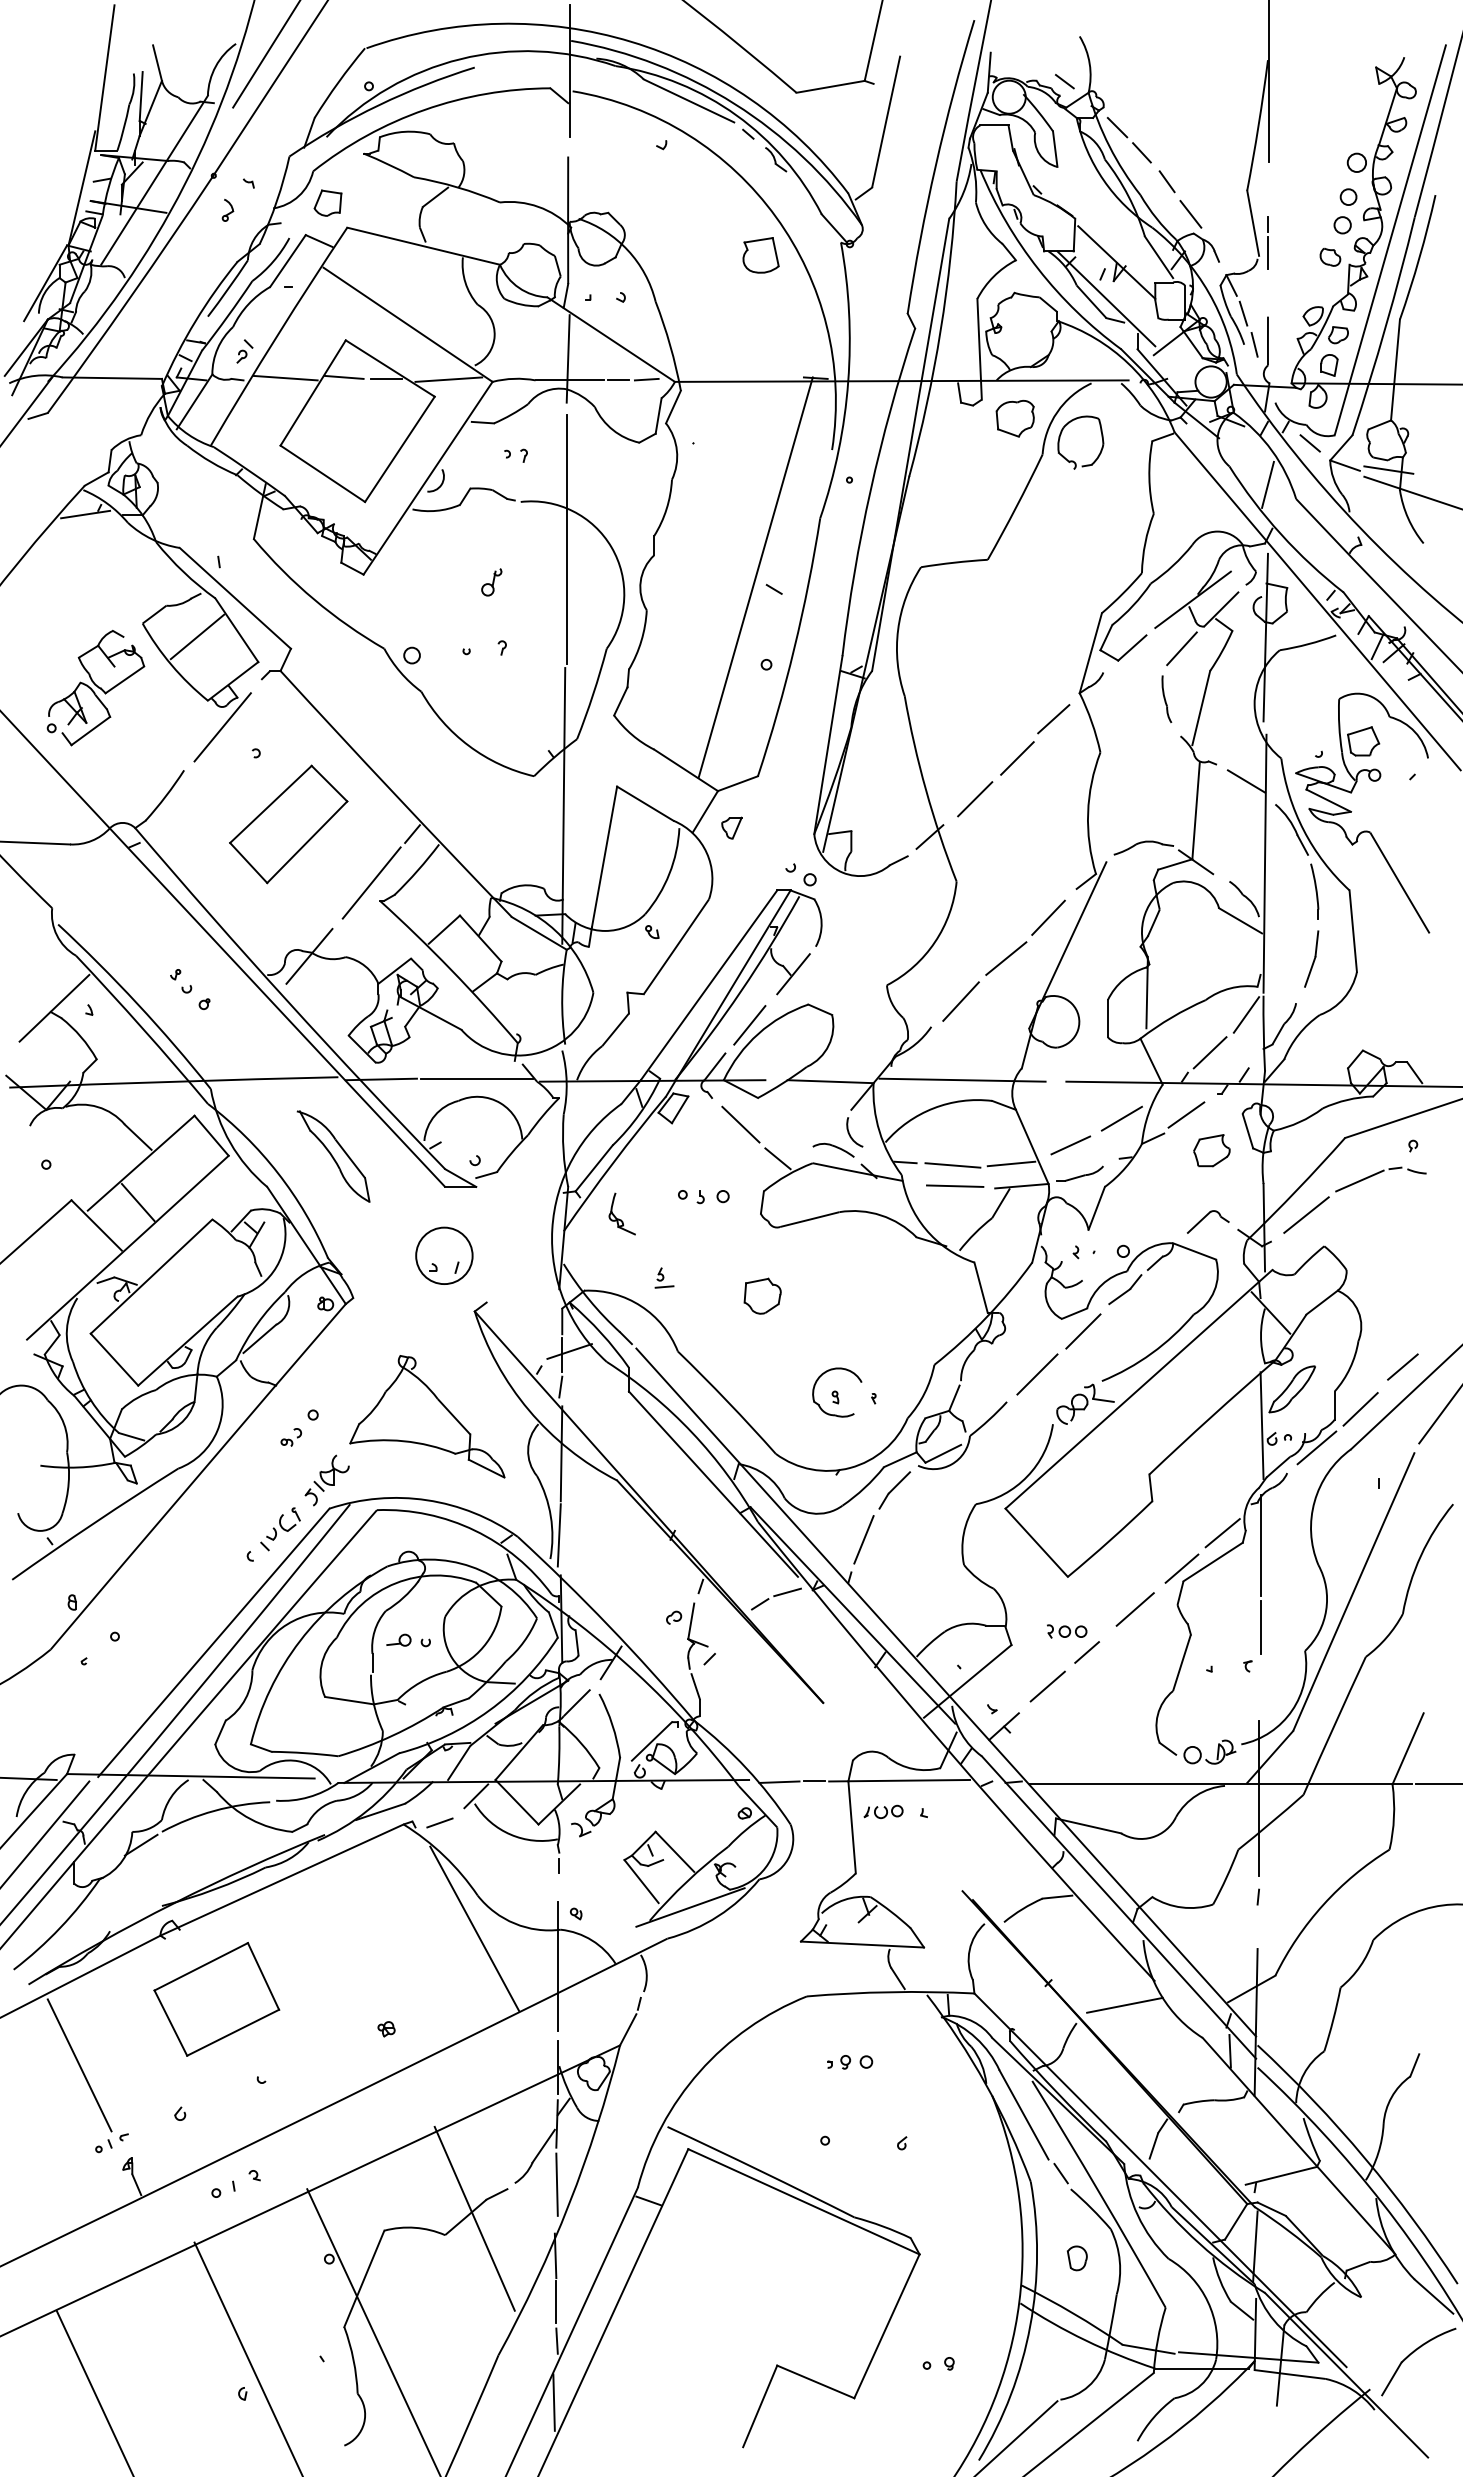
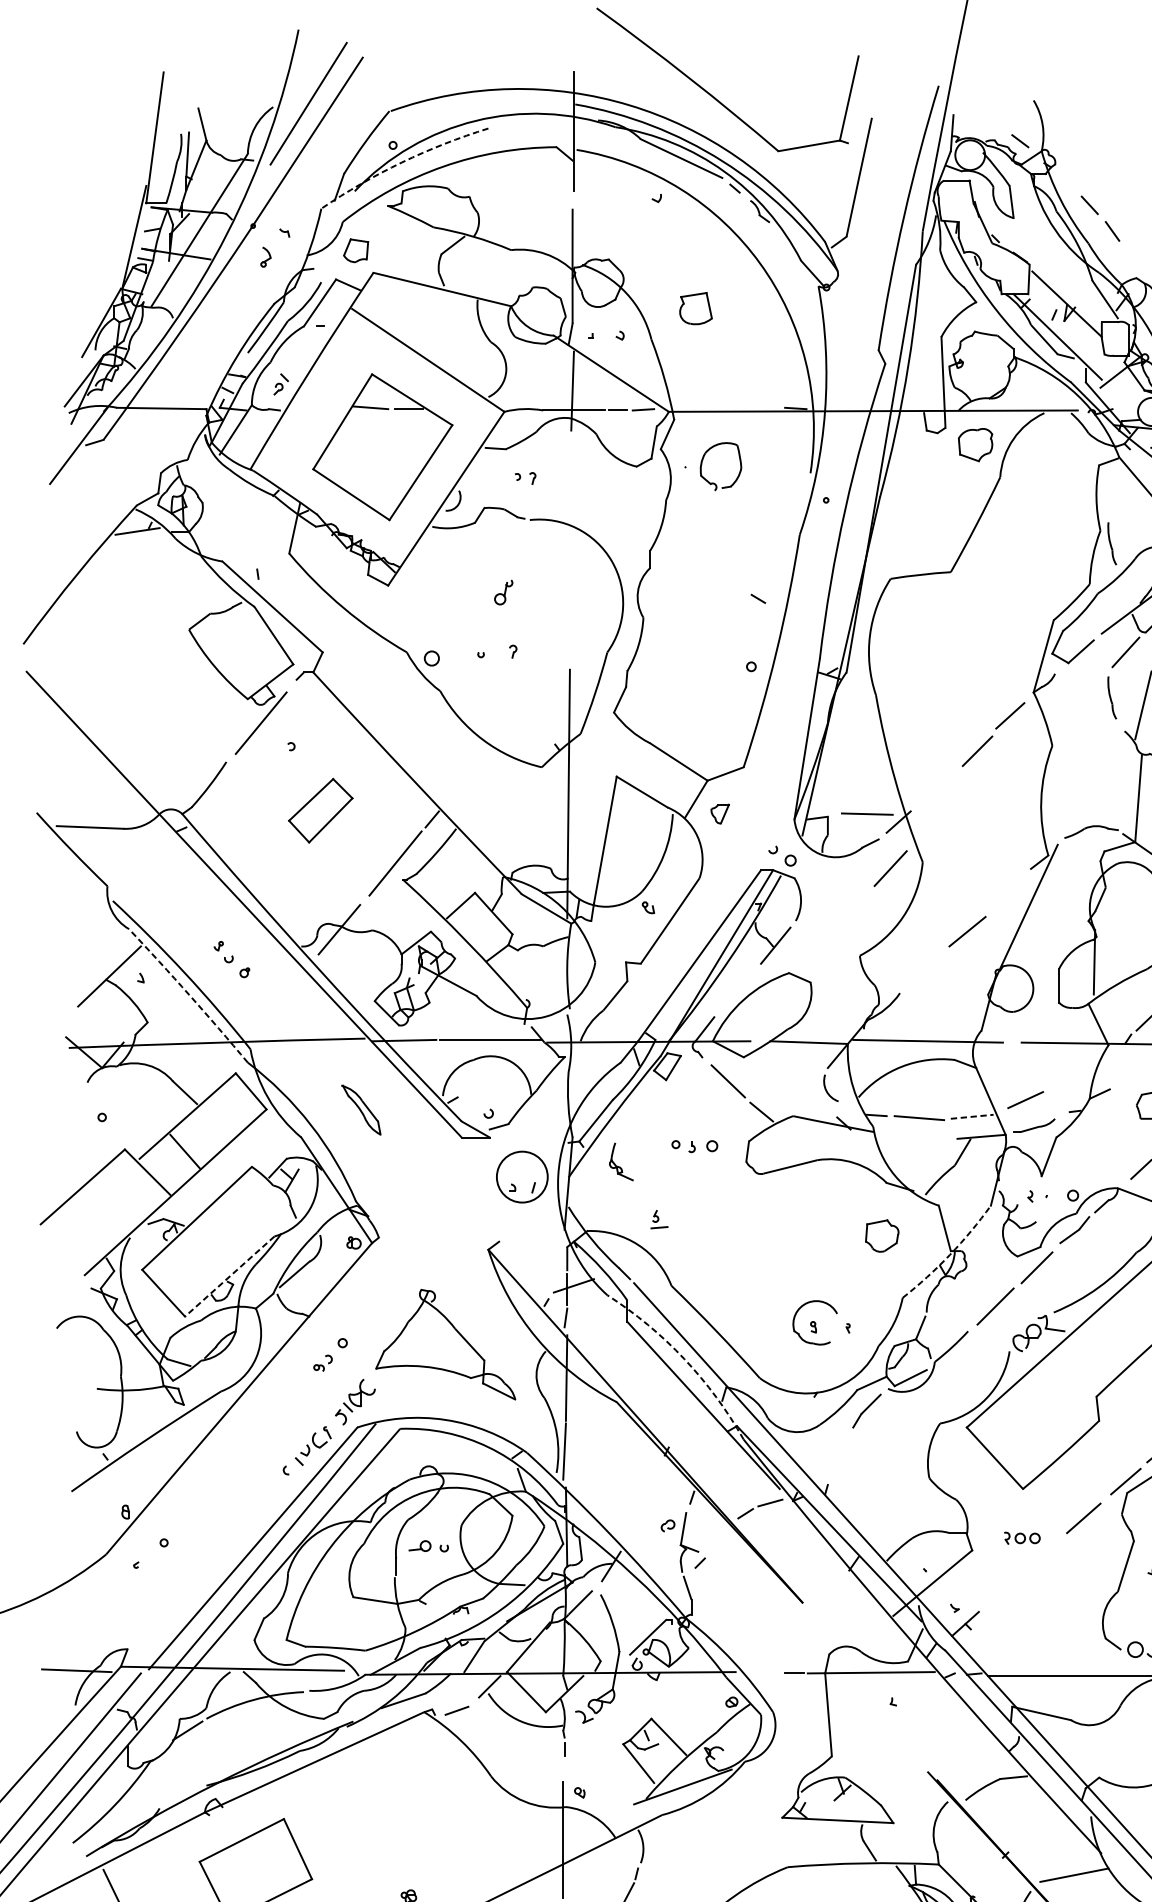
arc: (378, 105) -> (401, 162), solid -> dashed
line: (1117, 127) -> (1067, 182), removed
line: (1190, 214) -> (1133, 260), removed
part: (760, 255) -> (695, 308), moved
line: (285, 377) -> (317, 407), removed
line: (448, 379) -> (464, 409), removed
part: (1073, 460) -> (714, 482), moved
part: (1166, 527) -> (1111, 543), added
line: (566, 538) -> (571, 553), removed
line: (755, 577) -> (741, 588), removed
line: (197, 636) -> (238, 641), removed
part: (95, 688) -> (146, 688), removed
line: (975, 799) -> (939, 788), removed
part: (288, 824) -> (320, 810), size x0.6
line: (1048, 917) -> (1005, 894), removed
line: (960, 1001) -> (890, 868), moved
line: (749, 1025) -> (736, 991), removed
arc: (143, 1028) -> (189, 994), solid -> dashed
line: (1186, 1114) -> (1129, 1072), removed
line: (1121, 1118) -> (1071, 1075), removed
part: (833, 1149) -> (811, 1103), removed
part: (333, 1156) -> (361, 1110), size x0.6
line: (1011, 1163) -> (972, 1116), solid -> dashed
line: (955, 1185) -> (867, 813), moved
part: (444, 1255) -> (522, 1176), moved
part: (762, 1295) -> (882, 1235), moved
arc: (986, 1317) -> (949, 1255), solid -> dashed
line: (187, 1341) -> (229, 1276), solid -> dashed
arc: (692, 1432) -> (684, 1358), solid -> dashed
line: (863, 1539) -> (838, 1455), removed
line: (1086, 1652) -> (1039, 1557), removed
line: (1047, 1686) -> (1004, 1587), removed
line: (779, 1781) -> (763, 1673), removed
part: (883, 1811) -> (856, 1700), removed
line: (474, 1928) -> (488, 1805), removed

